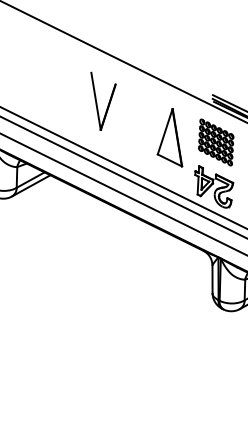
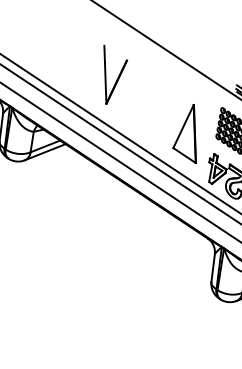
part: (103, 100) -> (112, 74), moved
part: (169, 137) -> (187, 132), moved

